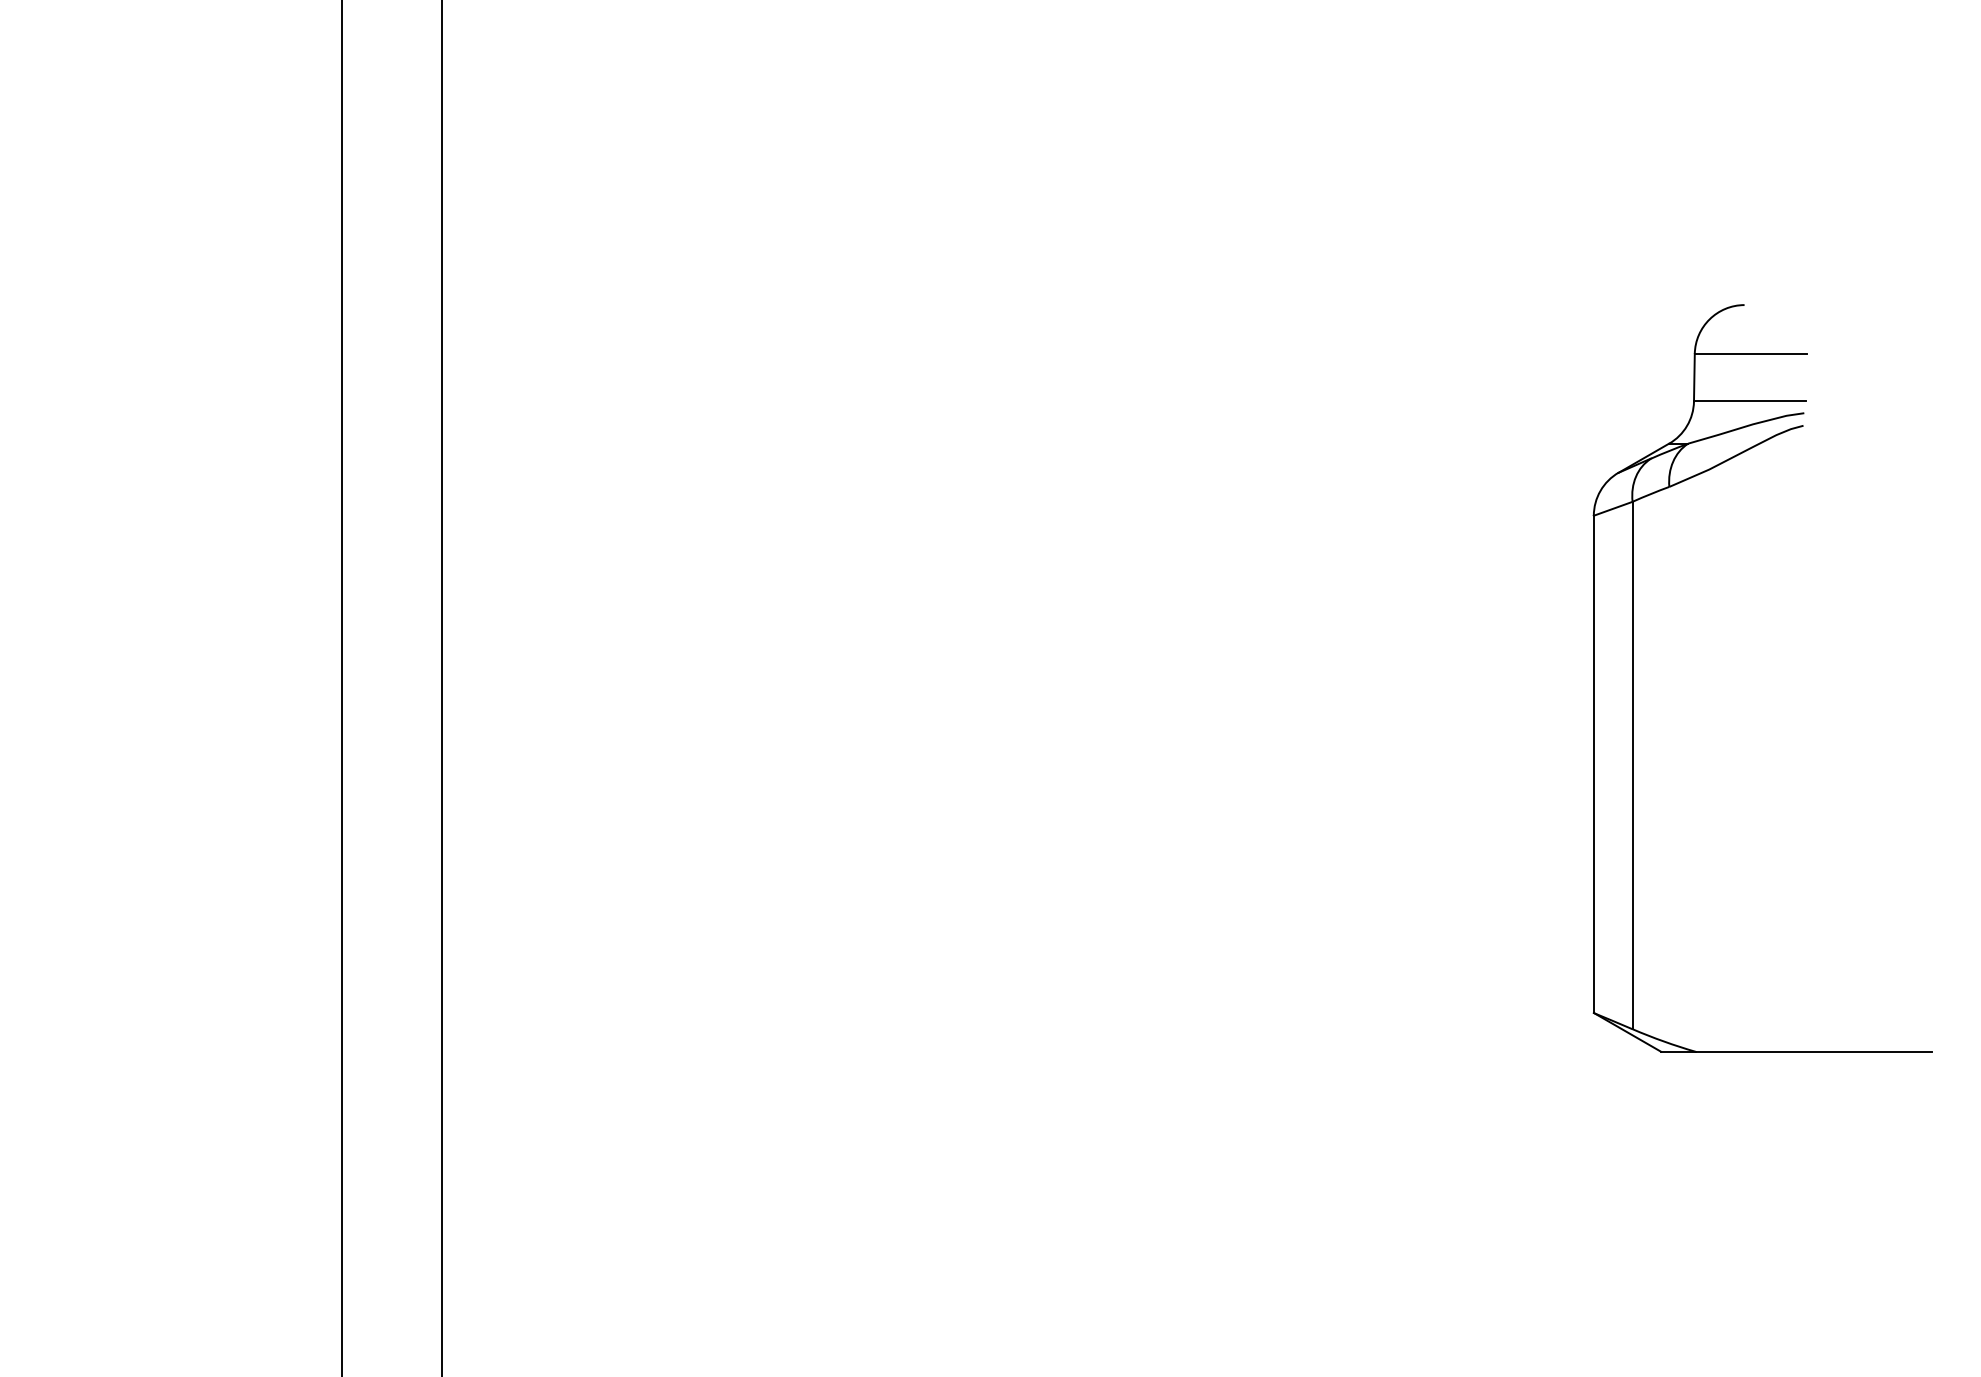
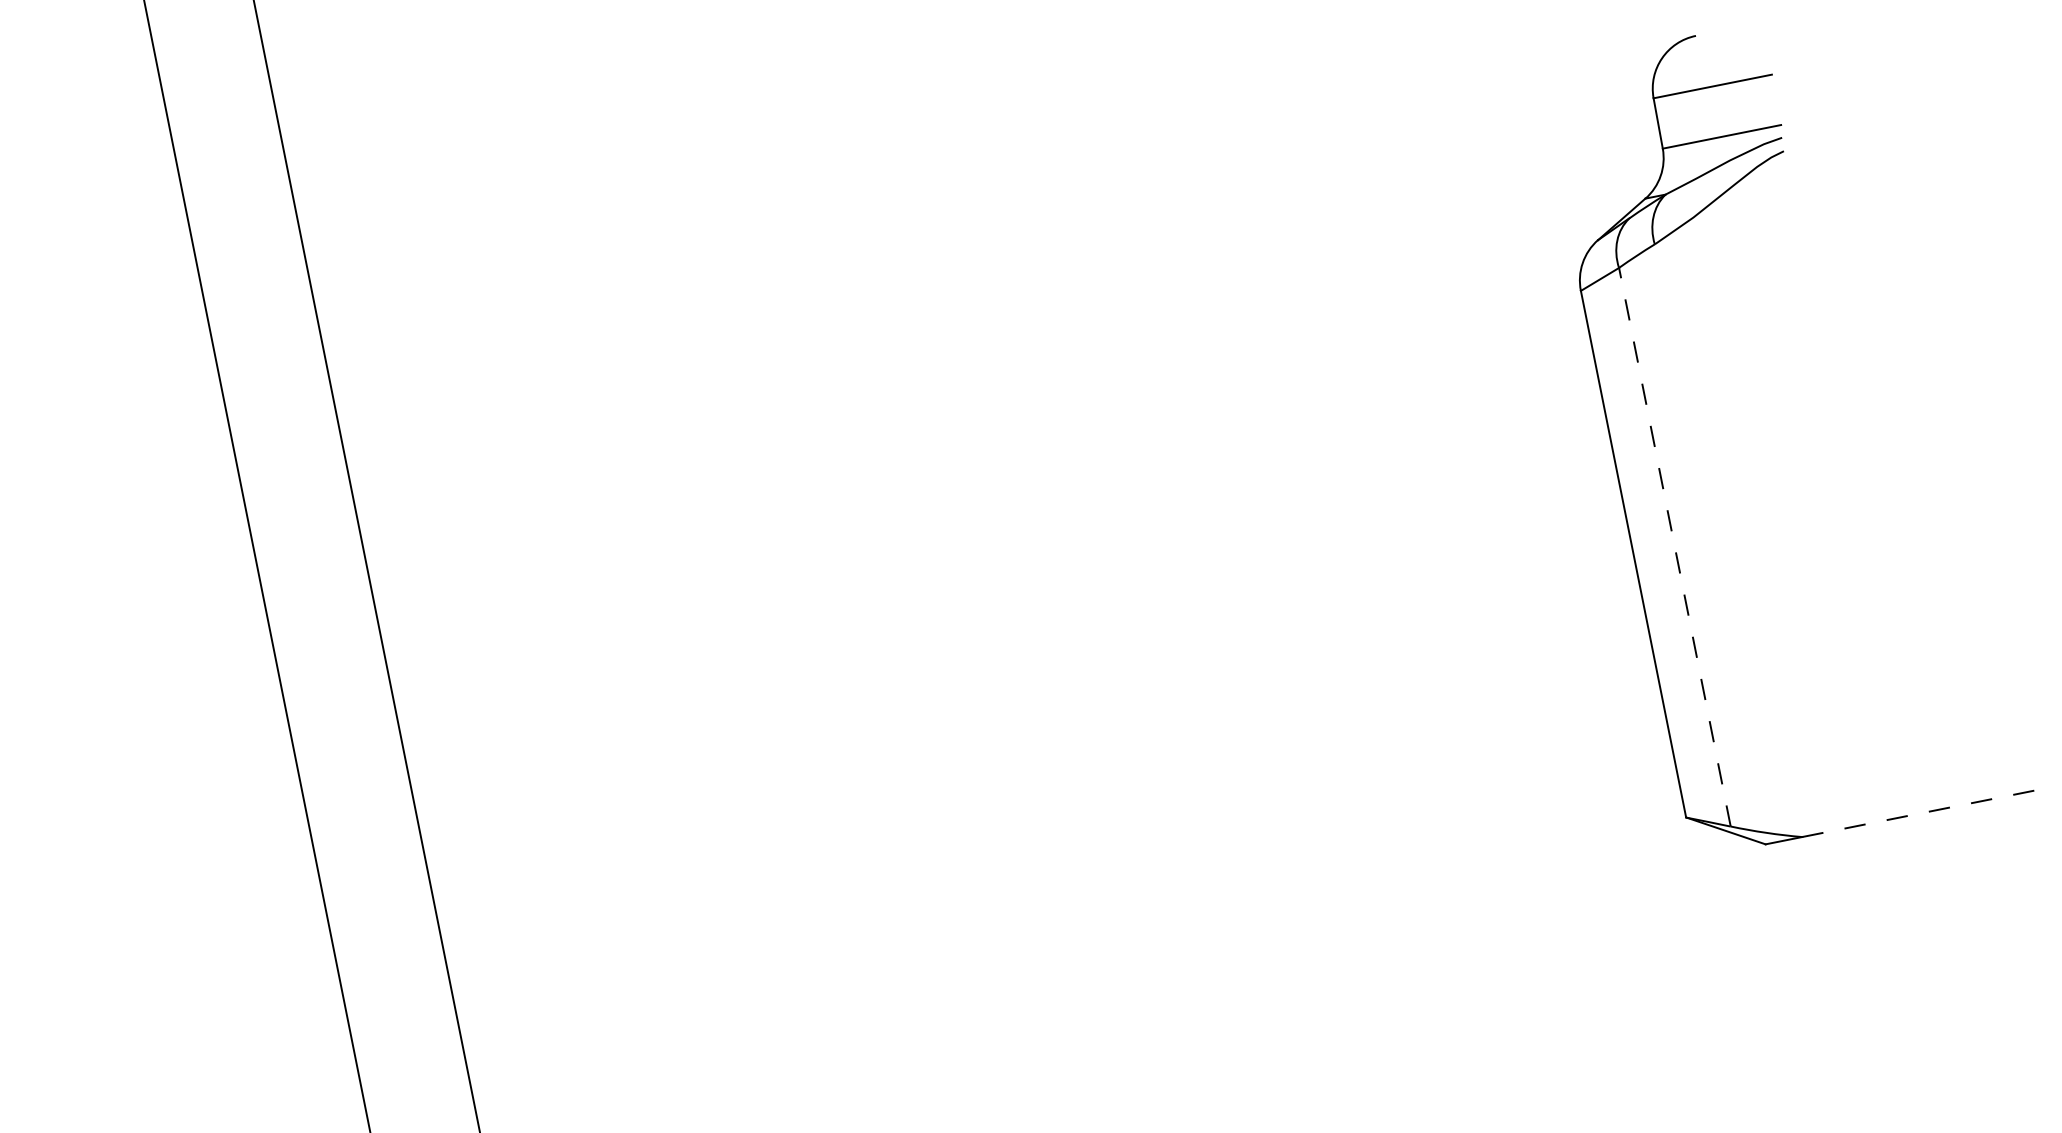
line: (1632, 765) -> (1674, 547), solid -> dashed
line: (1813, 1051) -> (1926, 811), solid -> dashed

